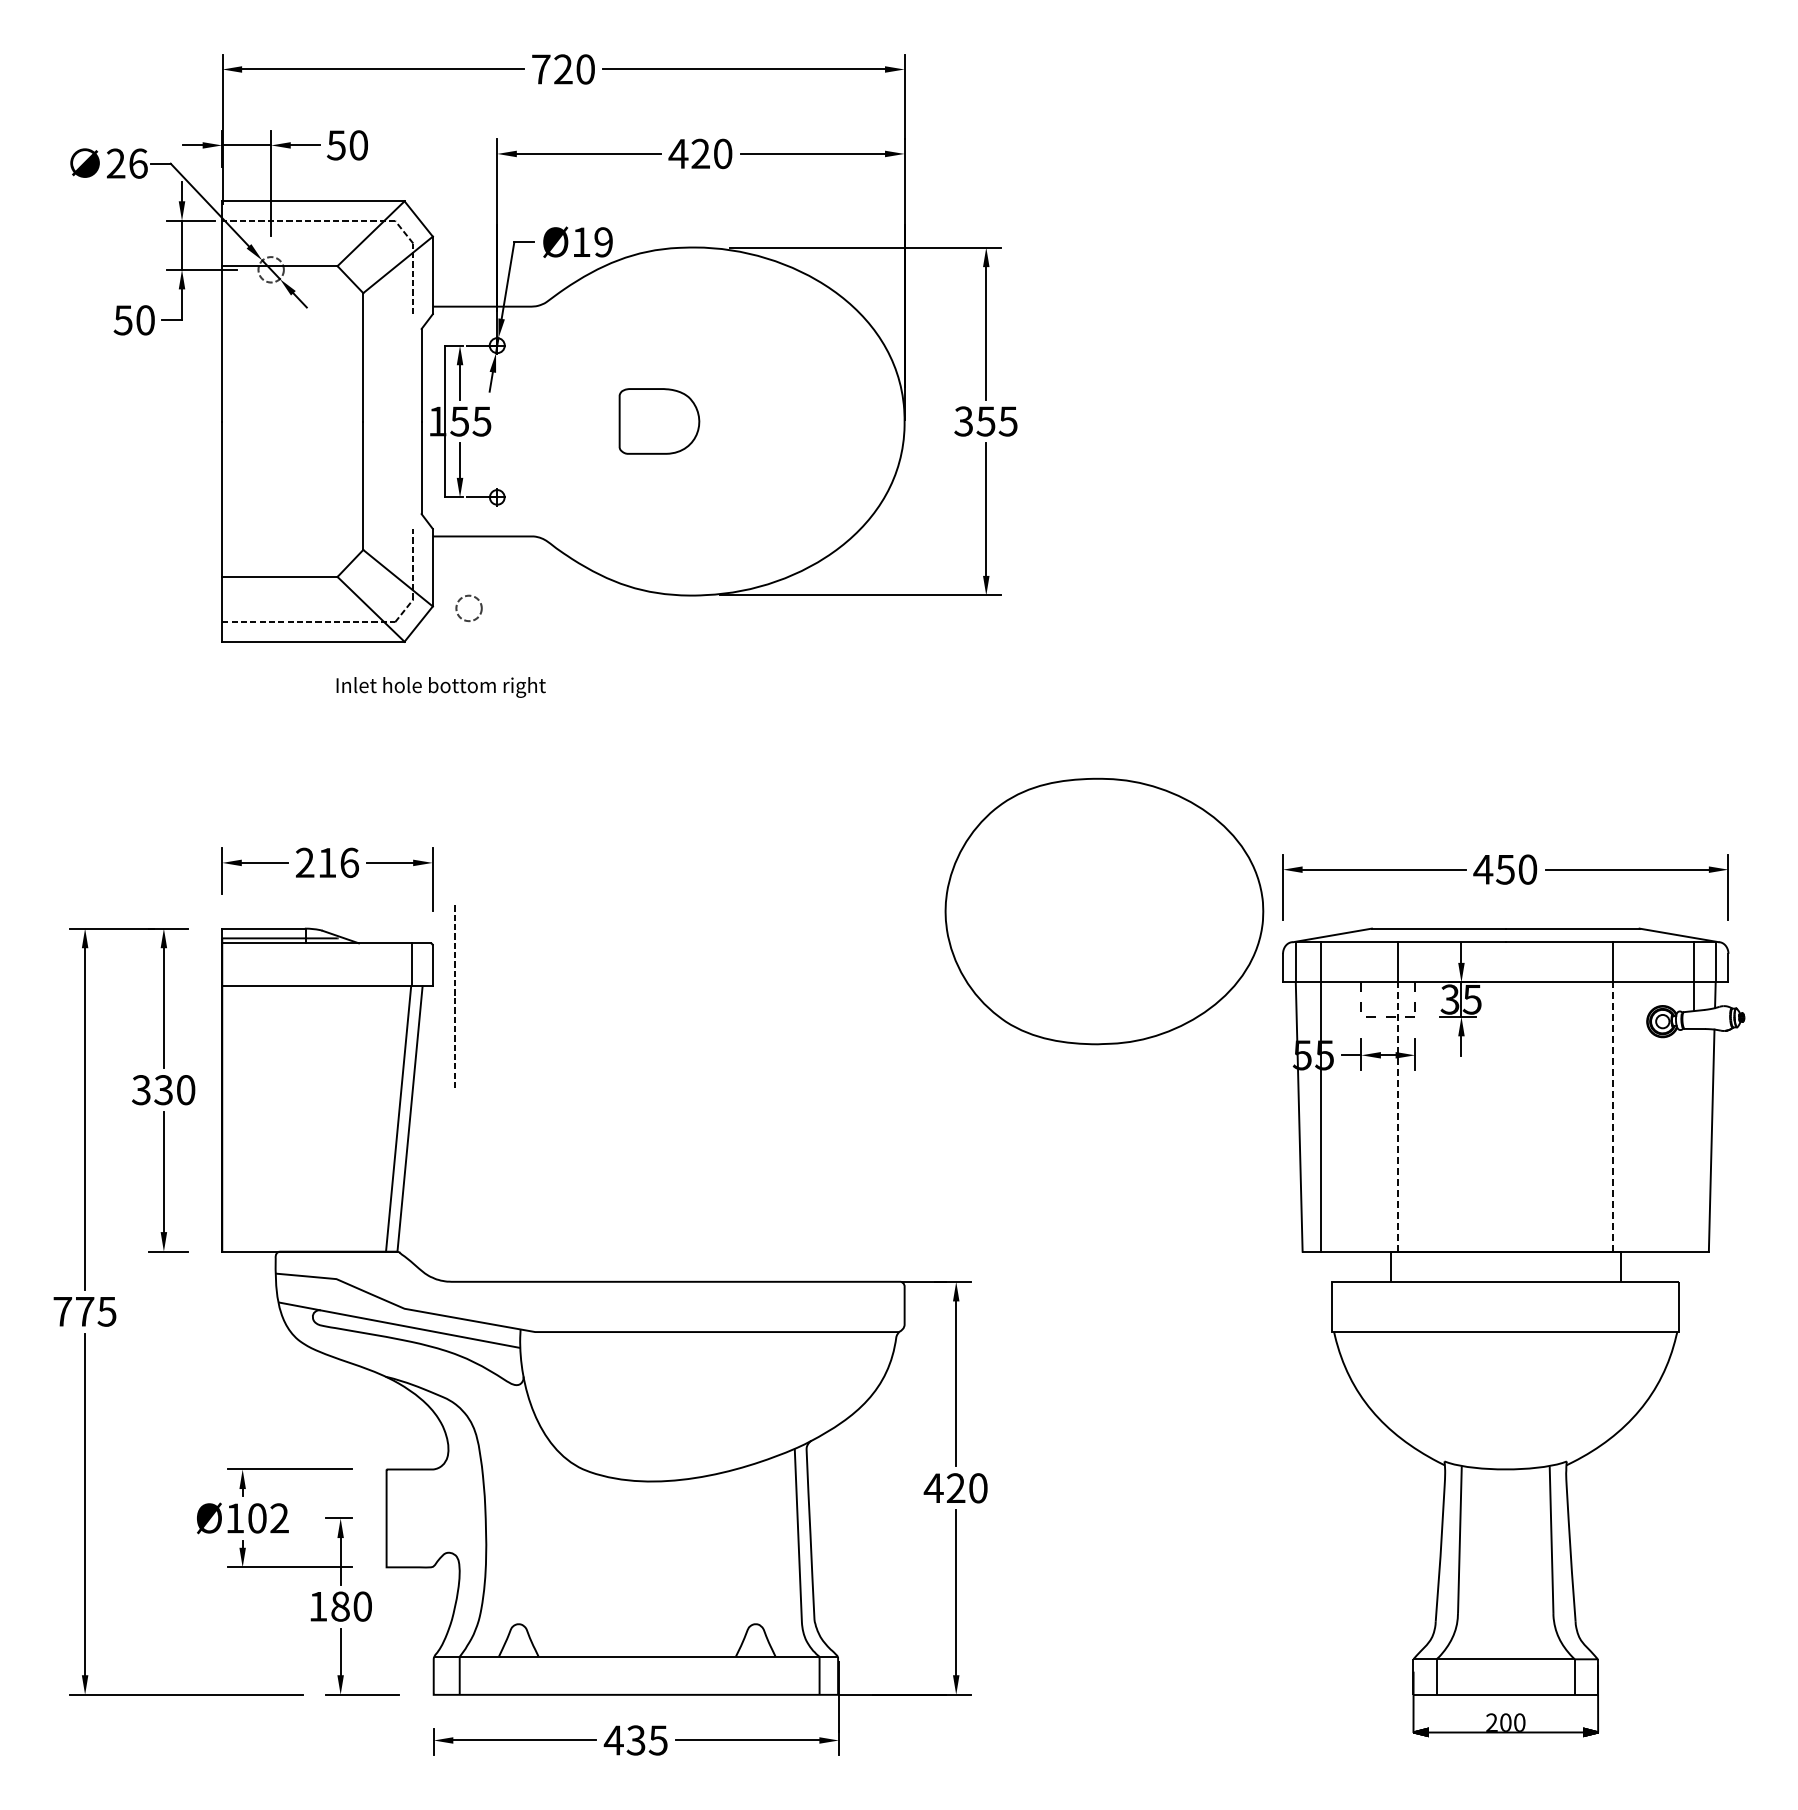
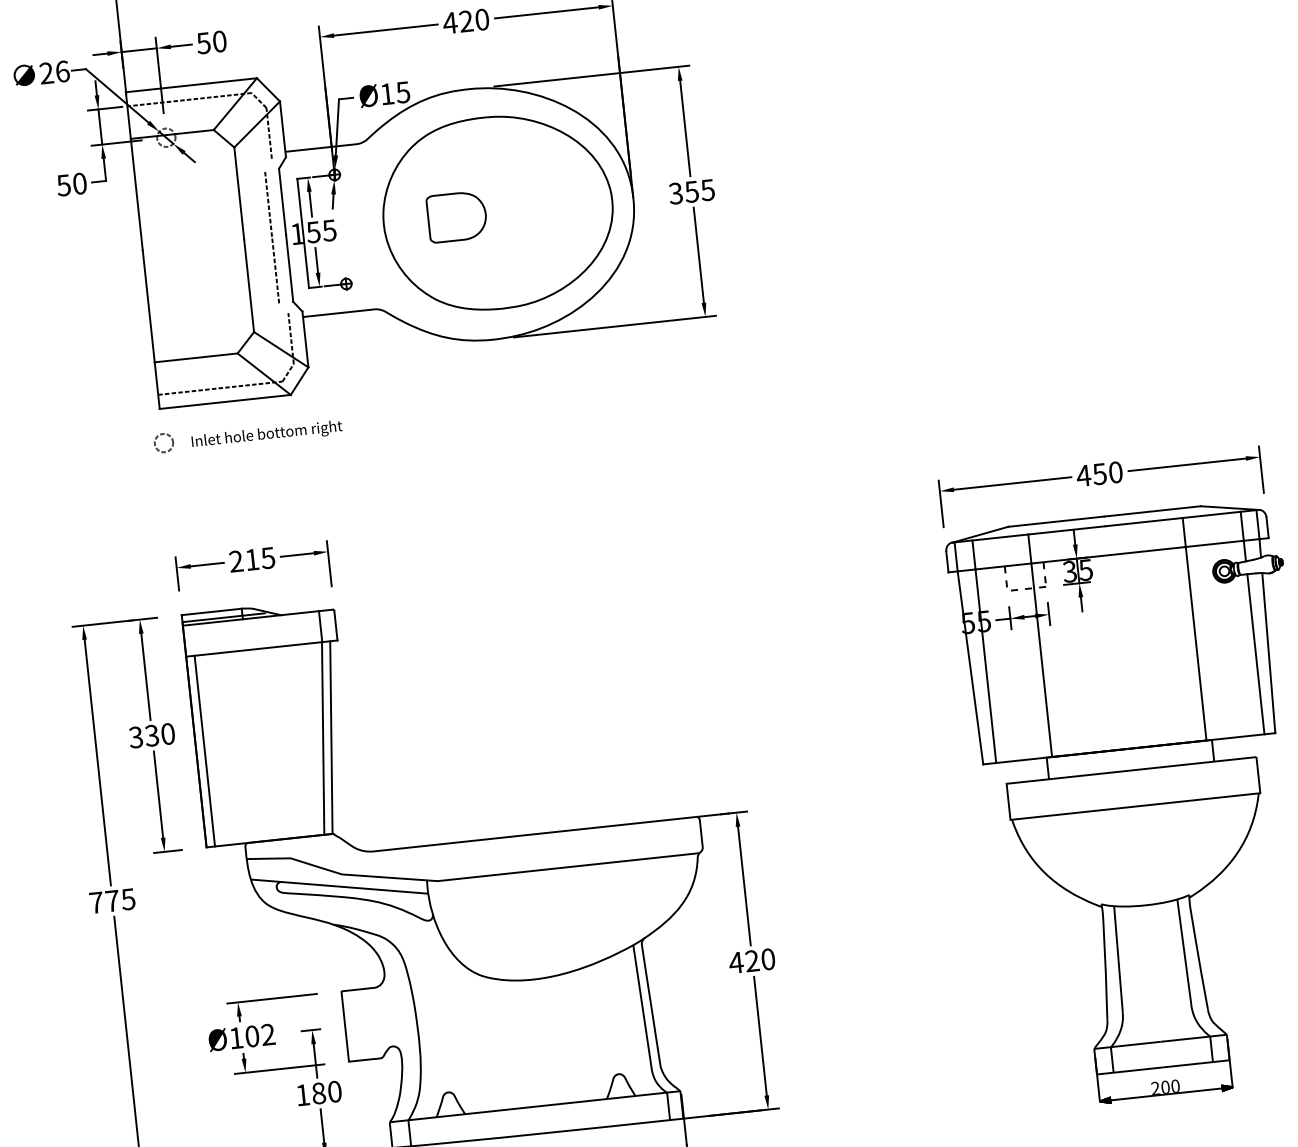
text: (603, 242) -> (403, 92), Ø19 -> Ø15
circle: (468, 607) -> (163, 442), moved
text: (440, 687) -> (266, 435), moved
text: (349, 862) -> (268, 557), 216 -> 215
part: (1104, 911) -> (498, 212), moved
line: (454, 995) -> (271, 236), moved
line: (1398, 1117) -> (1041, 660), dashed -> solid
line: (1613, 1117) -> (1196, 644), dashed -> solid
line: (233, 1118) -> (204, 750), added
line: (1693, 1139) -> (1255, 653), added

